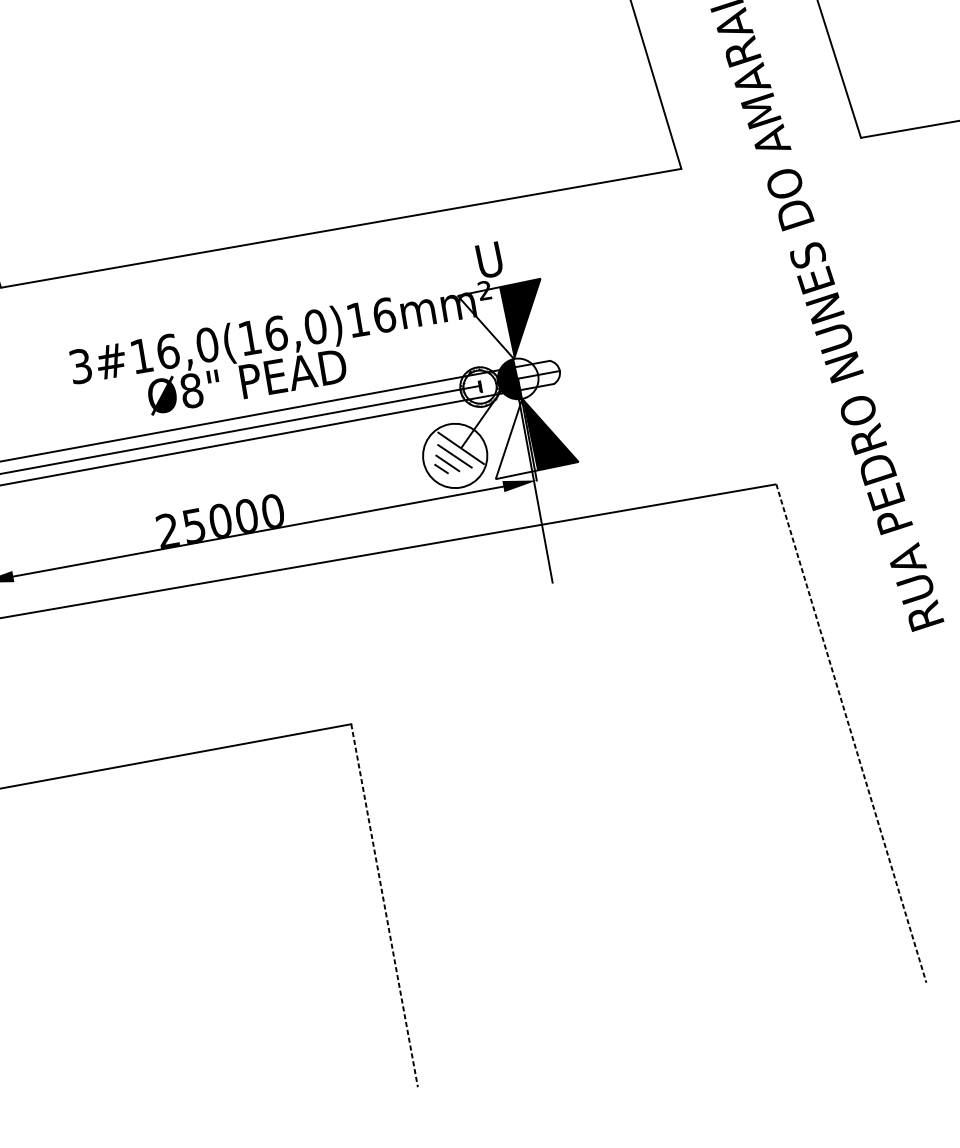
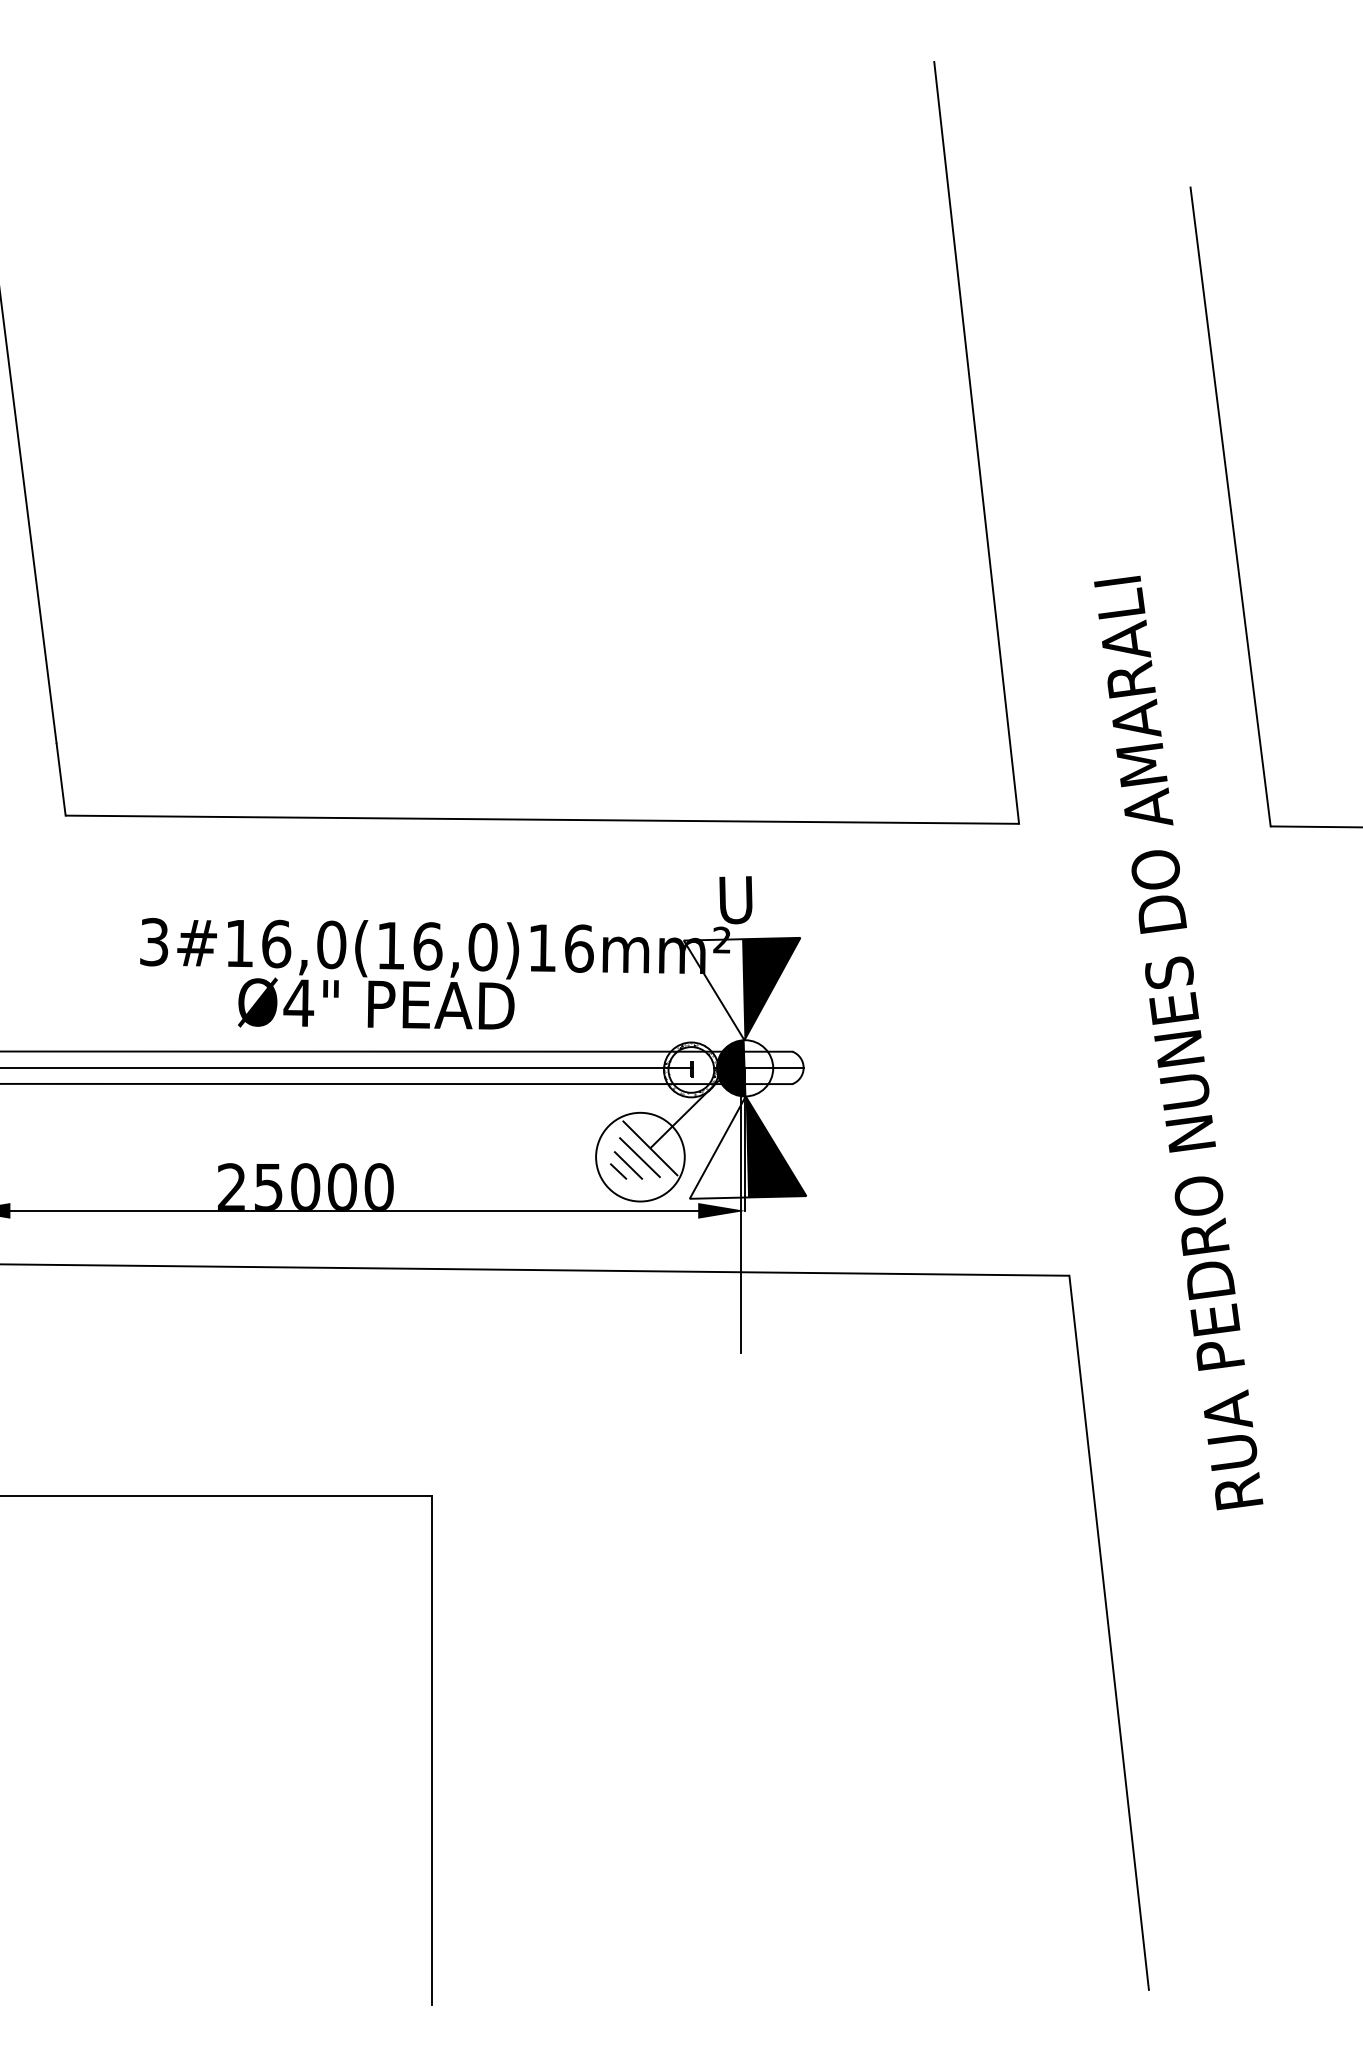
text: (191, 390) -> (298, 1002), Ø8" -> Ø4"
line: (851, 733) -> (1109, 1633), dashed -> solid
line: (384, 905) -> (432, 1750), dashed -> solid

